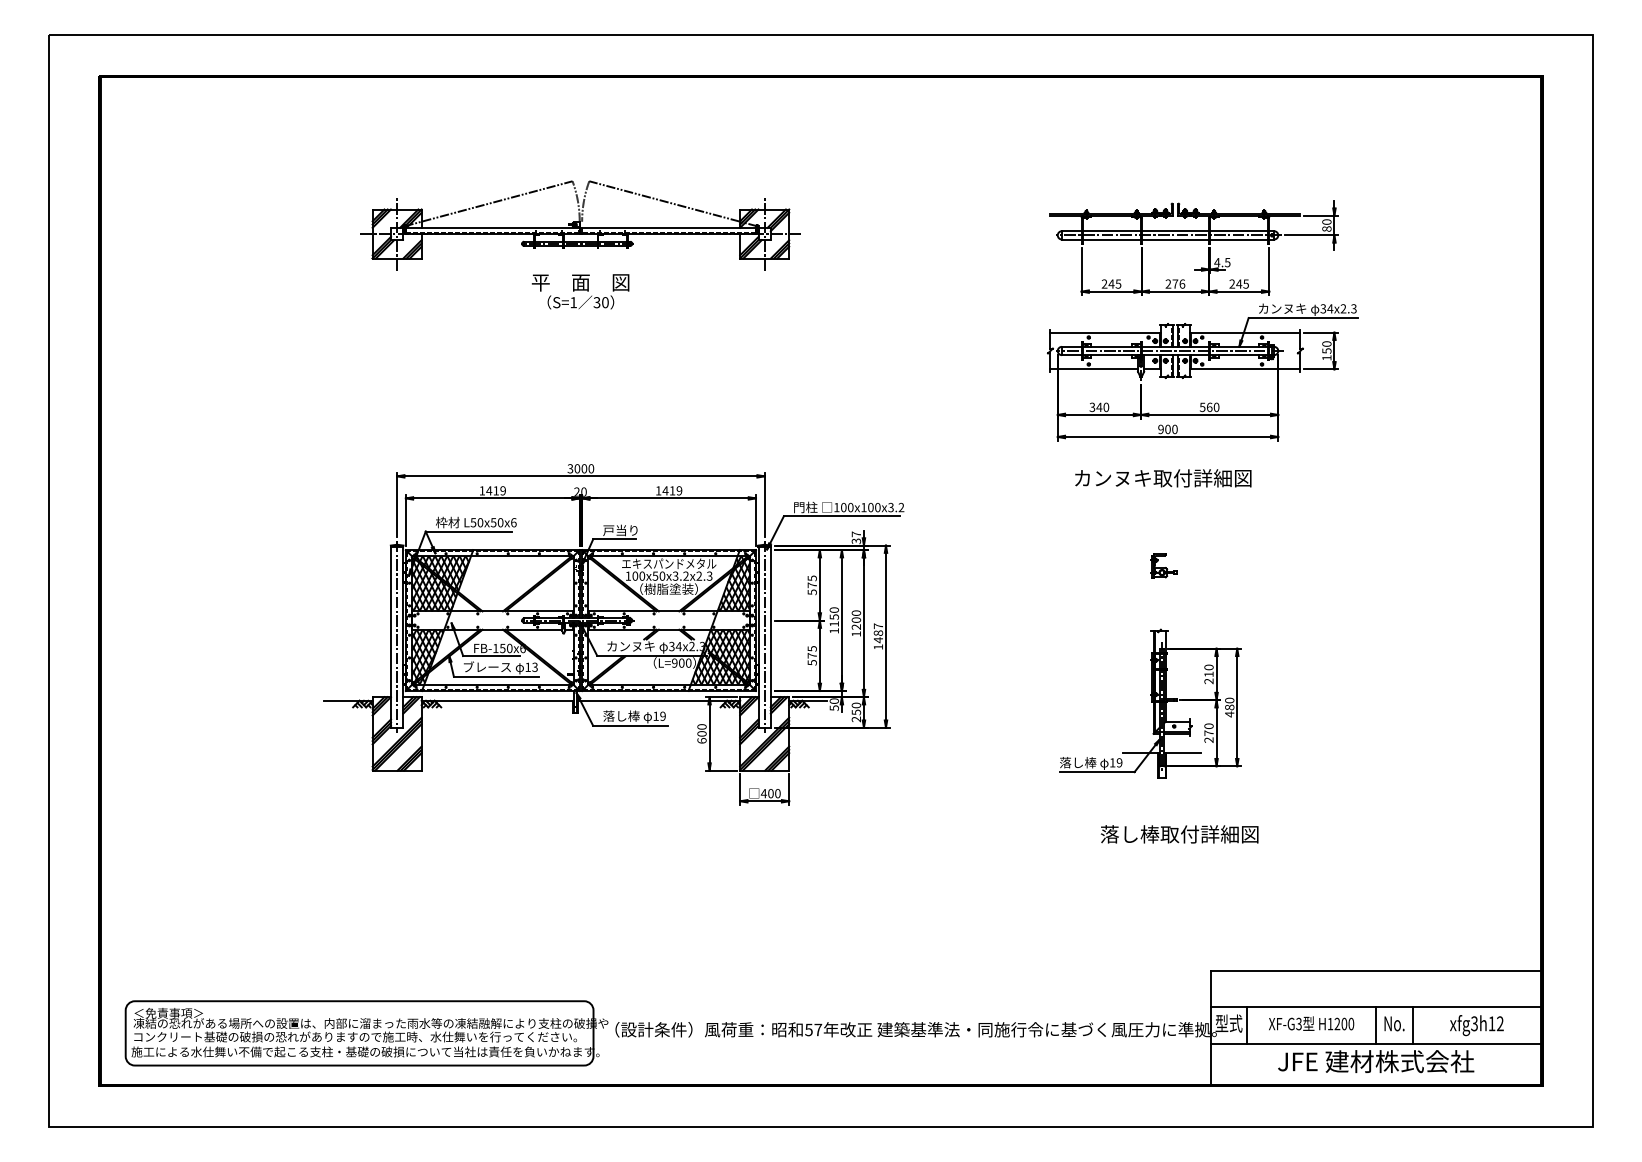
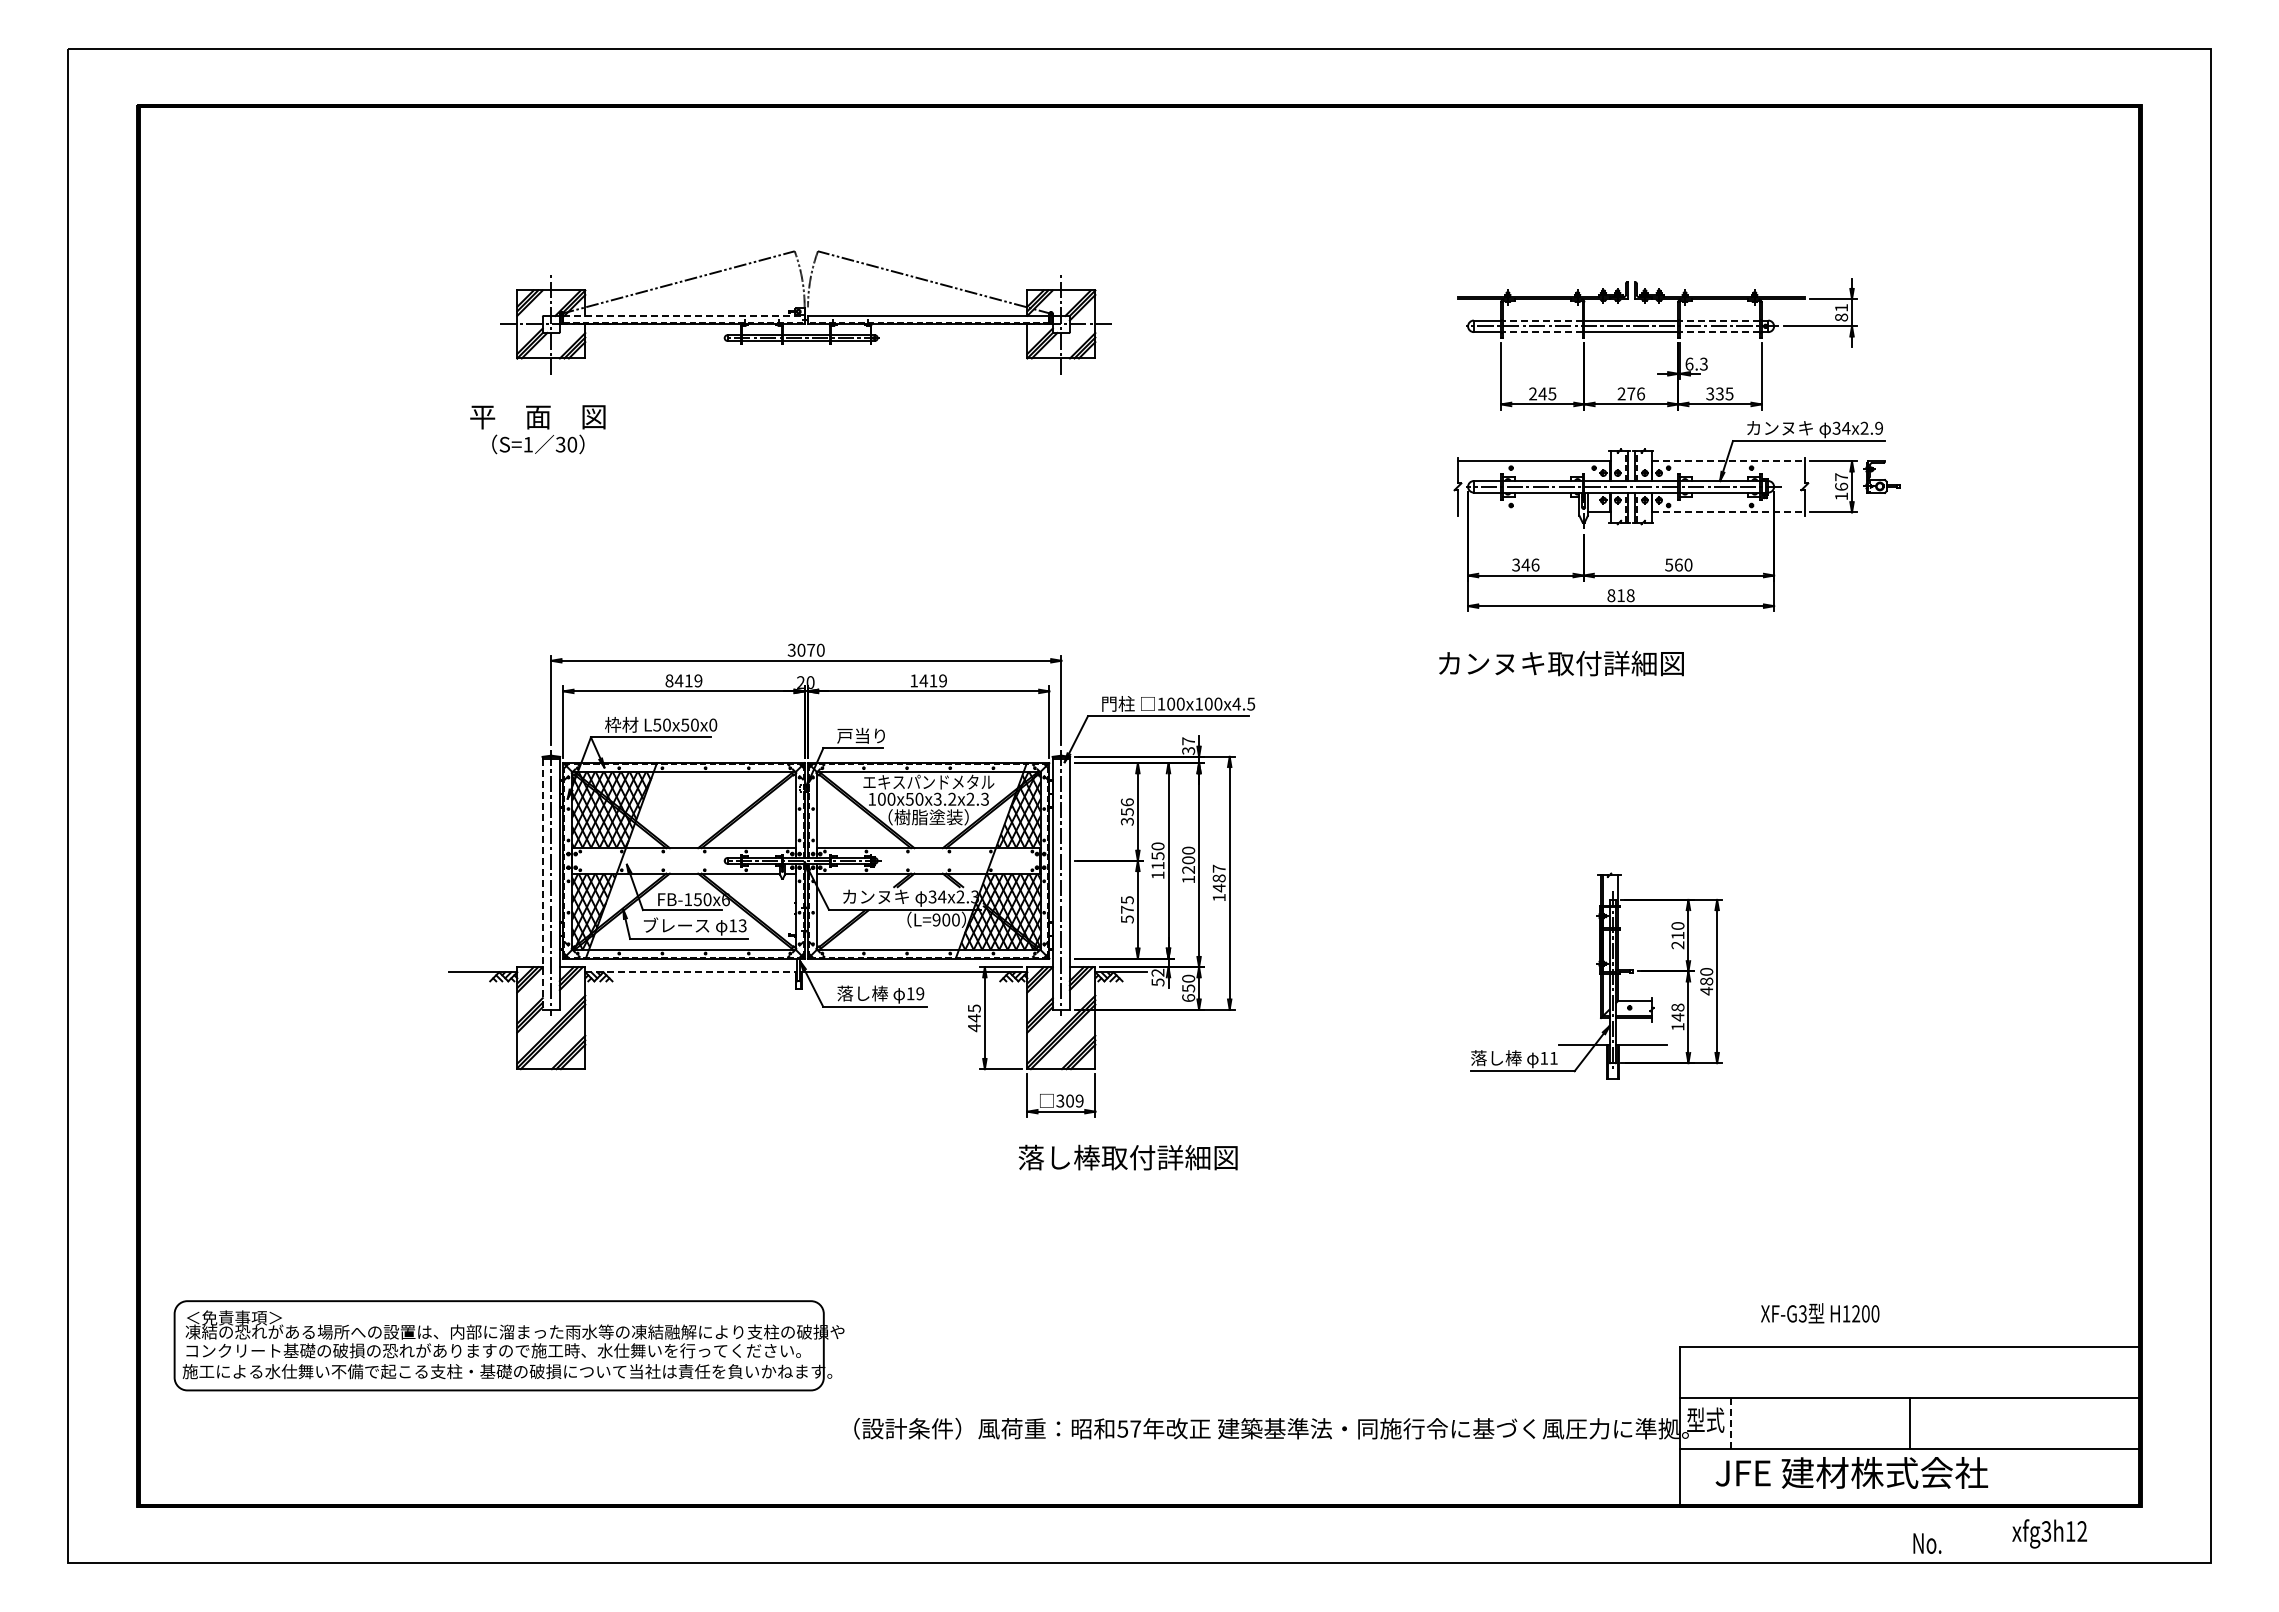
text: (1326, 221) -> (1841, 307), 80 -> 81
line: (493, 227) -> (684, 315), solid -> dashed
line: (1111, 231) -> (1542, 320), solid -> dashed
line: (1238, 231) -> (1719, 320), solid -> dashed
line: (1111, 239) -> (1542, 332), solid -> dashed
line: (1238, 239) -> (1719, 332), solid -> dashed
text: (1222, 262) -> (1696, 363), 4.5 -> 6.3
text: (1236, 283) -> (1715, 393), 245 -> 335
text: (580, 291) -> (537, 429), moved
text: (1353, 308) -> (1878, 428), 34x2.3 -> 34x2.9
line: (1245, 332) -> (1728, 461), solid -> dashed
text: (1326, 347) -> (1841, 481), 150 -> 167
line: (1094, 369) -> (1518, 512), removed
line: (1245, 369) -> (1728, 512), solid -> dashed
text: (1106, 406) -> (1535, 564), 340 -> 346
text: (1167, 429) -> (1620, 595), 900 -> 818
text: (584, 468) -> (811, 649), 3000 -> 3070
text: (1163, 478) -> (1561, 663), moved
text: (482, 490) -> (669, 680), 1419 -> 8419
text: (895, 507) -> (1243, 703), 100x100x3.2 -> 100x100x4.5
text: (514, 522) -> (713, 724), L50x50x6 -> L50x50x0
part: (1163, 565) -> (1881, 476), moved
text: (811, 584) -> (1126, 811), 575 -> 356
line: (390, 637) -> (542, 884), solid -> dashed
line: (498, 700) -> (691, 972), solid -> dashed
text: (833, 700) -> (1157, 972), 50 -> 52
text: (856, 719) -> (1188, 998), 250 -> 650
text: (1208, 732) -> (1677, 1016), 270 -> 148
text: (701, 734) -> (973, 1018), 600 -> 445
text: (1119, 762) -> (1553, 1057), 19 -> 11
text: (770, 793) -> (1069, 1100), 400 -> 309
text: (1179, 834) -> (1127, 1157), moved
text: (1311, 1023) -> (1820, 1313), moved
text: (1394, 1023) -> (1927, 1543), moved
line: (1247, 1025) -> (1731, 1423), solid -> dashed
line: (1412, 1025) -> (1960, 1422), removed
text: (1476, 1025) -> (2049, 1533), moved
part: (366, 1033) -> (508, 1345), moved
text: (1375, 1061) -> (1851, 1472), moved

